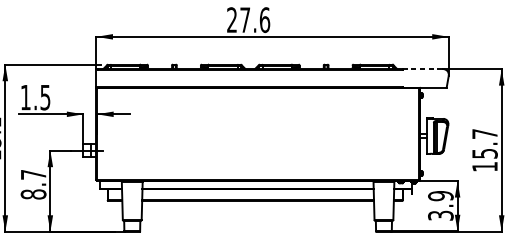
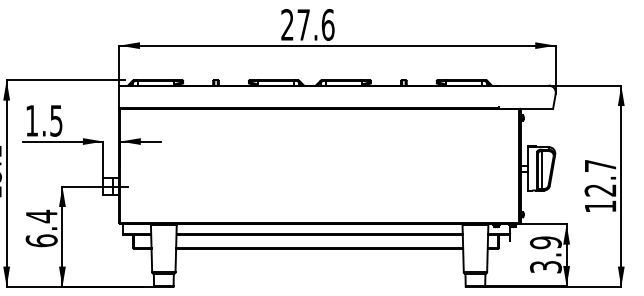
line: (422, 69) -> (523, 85), dashed -> solid
text: (484, 153) -> (600, 190), 15.7 -> 12.7
text: (33, 184) -> (41, 228), 8.7 -> 6.4

